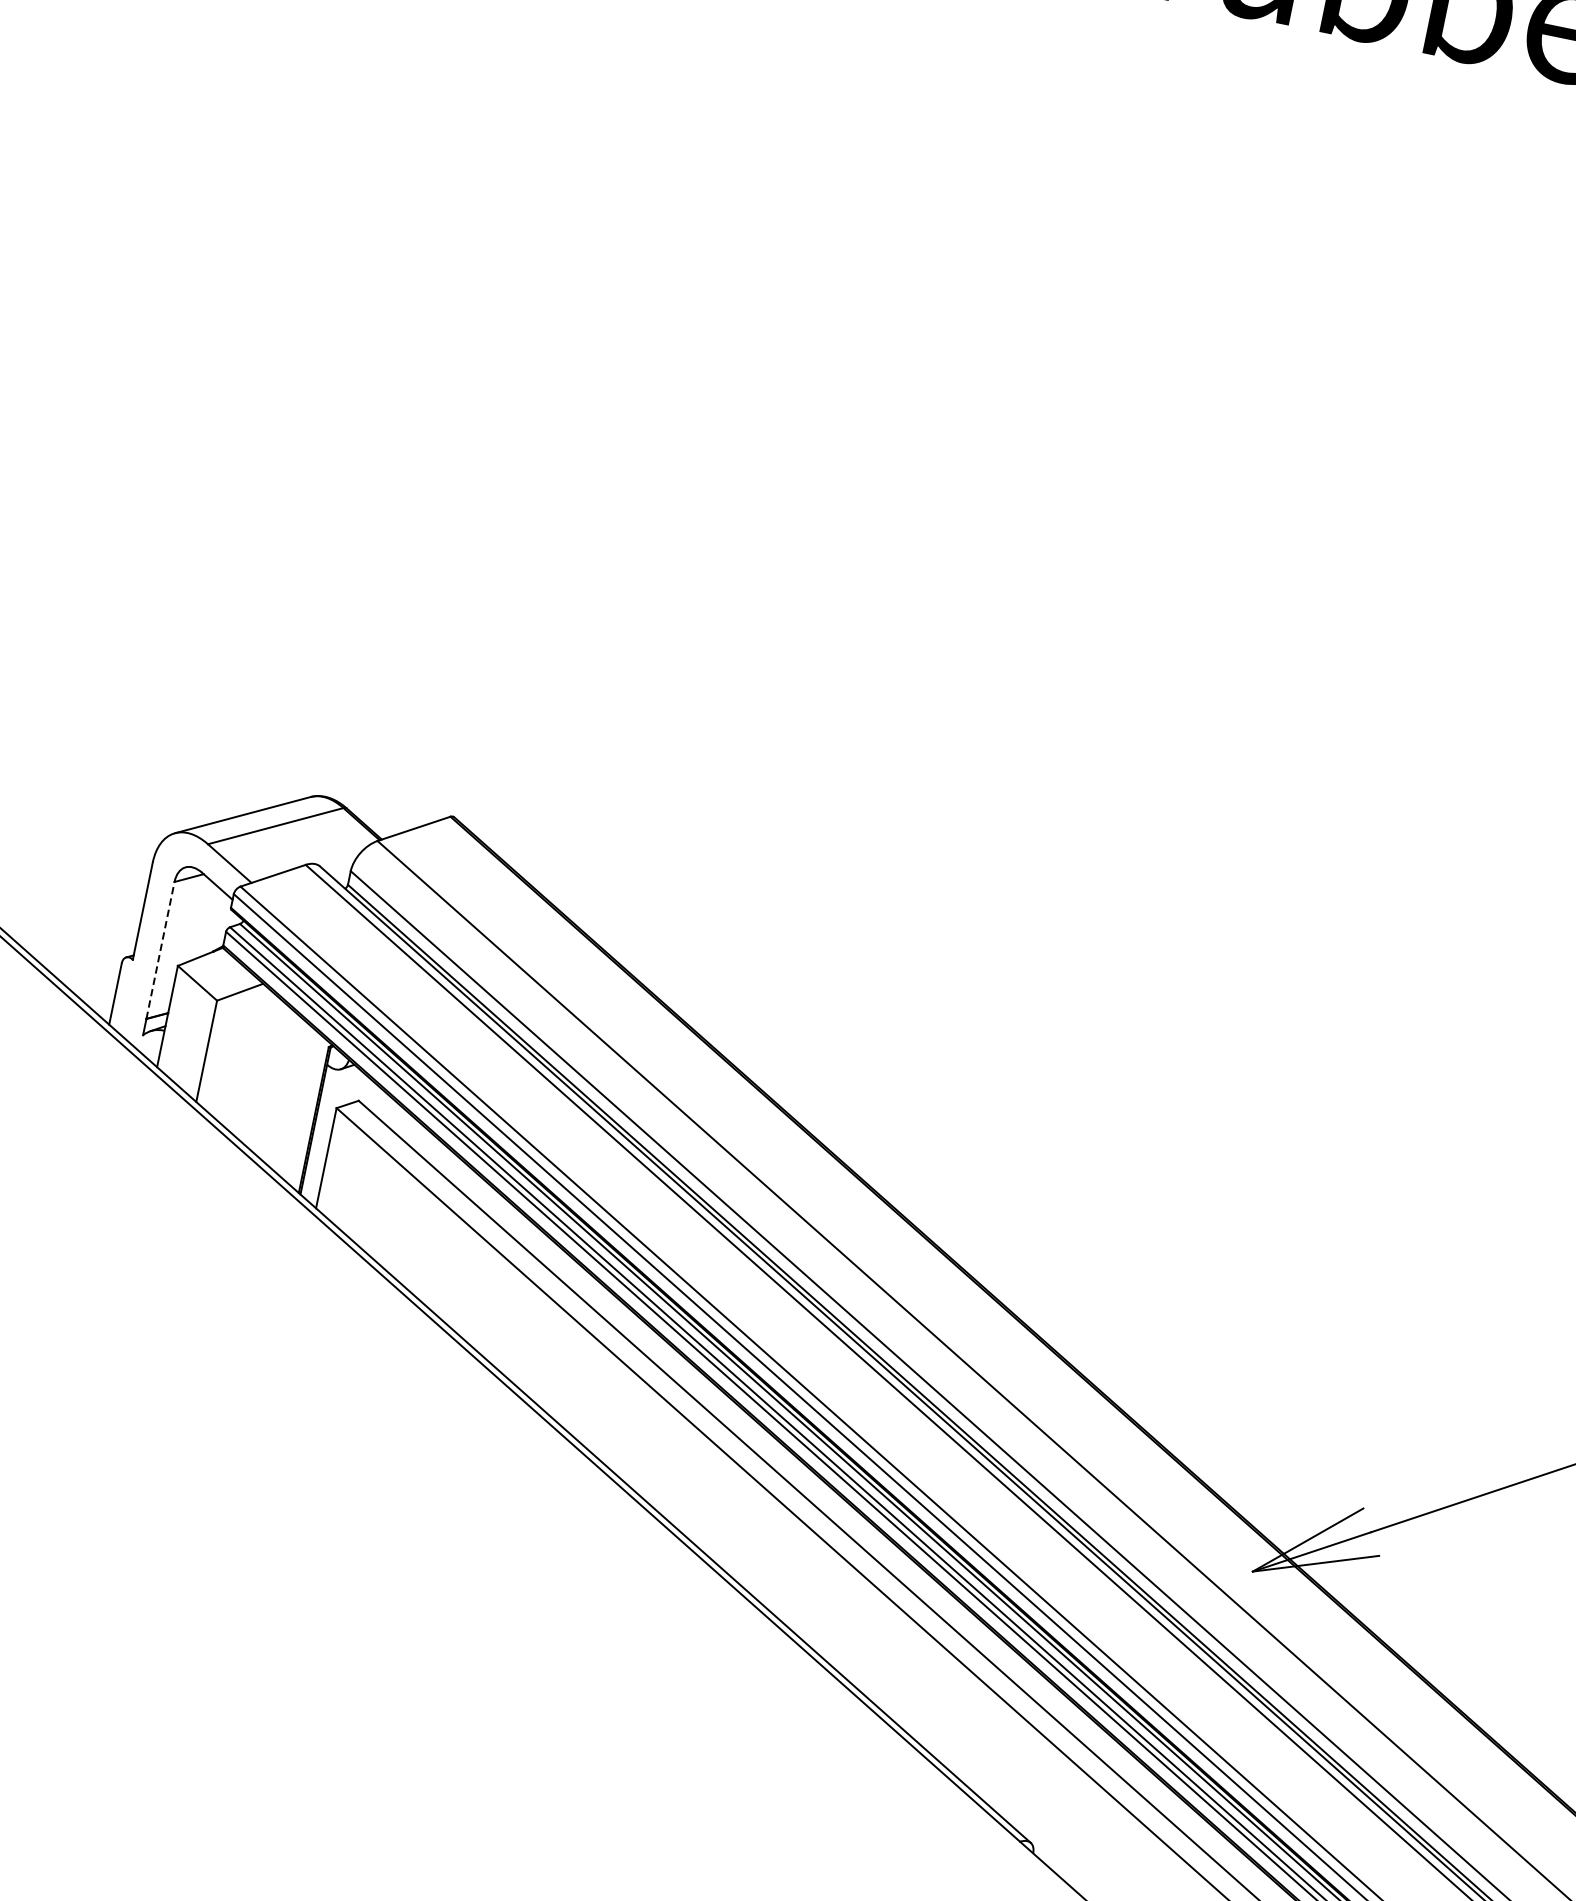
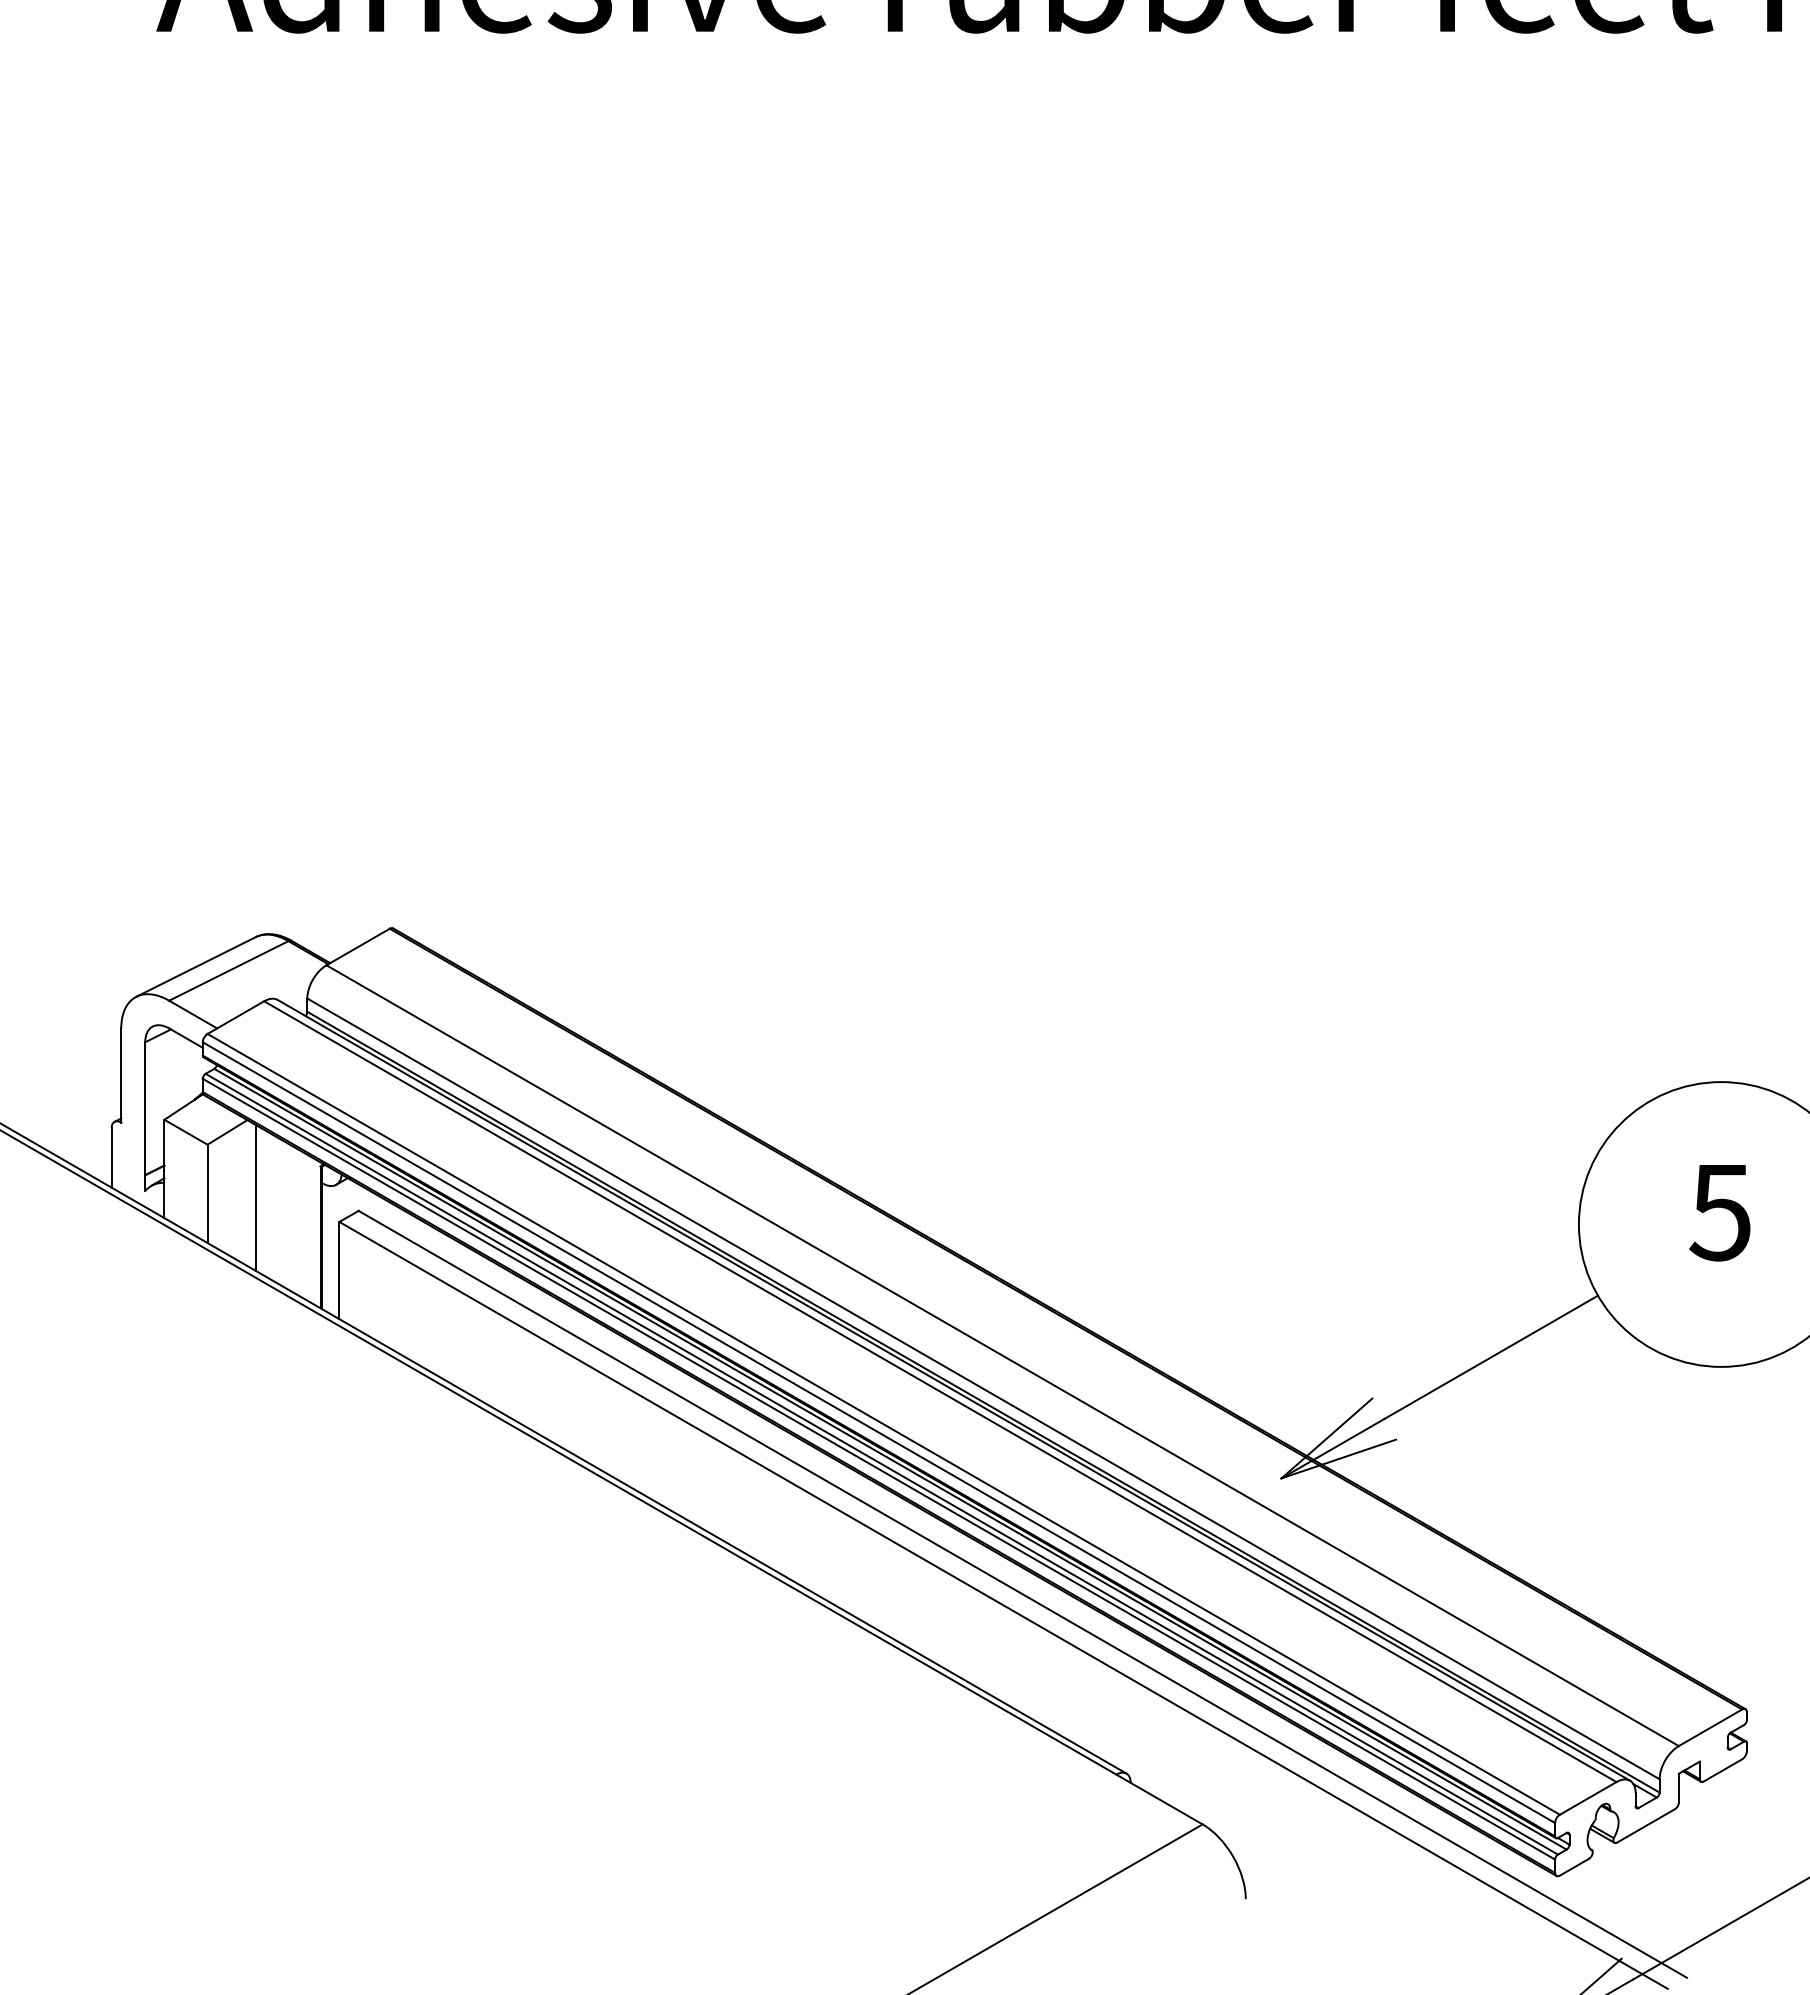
line: (160, 950) -> (145, 1108), dashed -> solid
line: (255, 1065) -> (255, 1197), added

